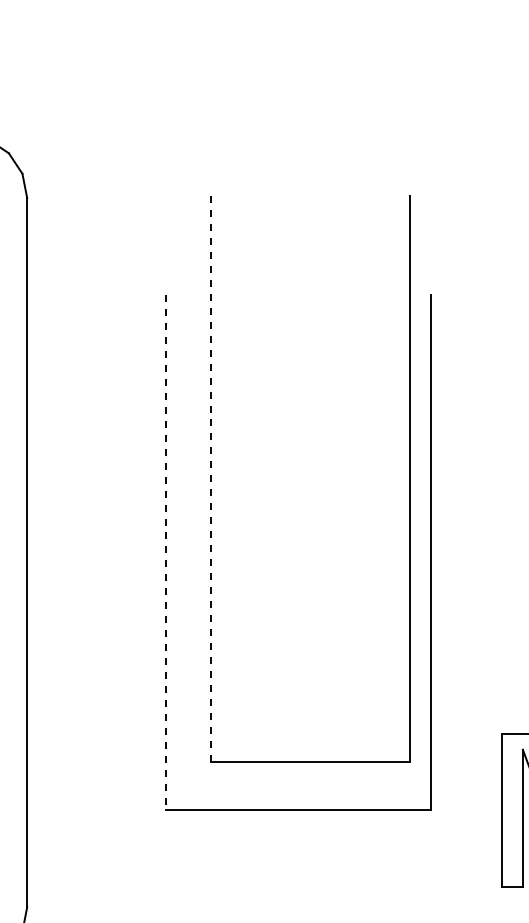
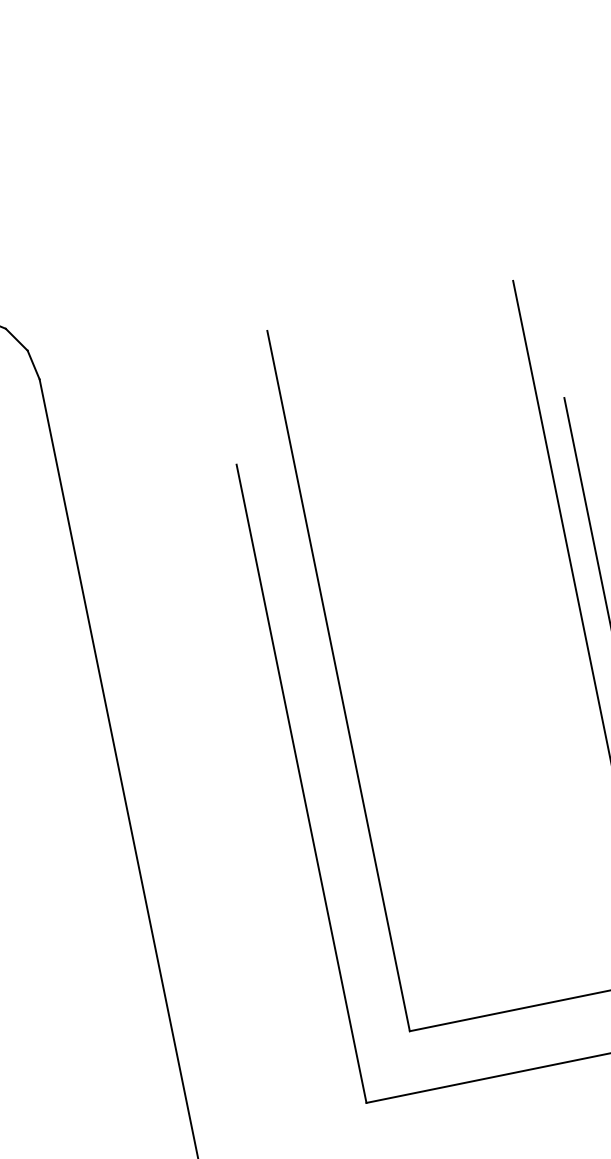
line: (211, 478) -> (338, 680), dashed -> solid
line: (166, 552) -> (301, 783), dashed -> solid

